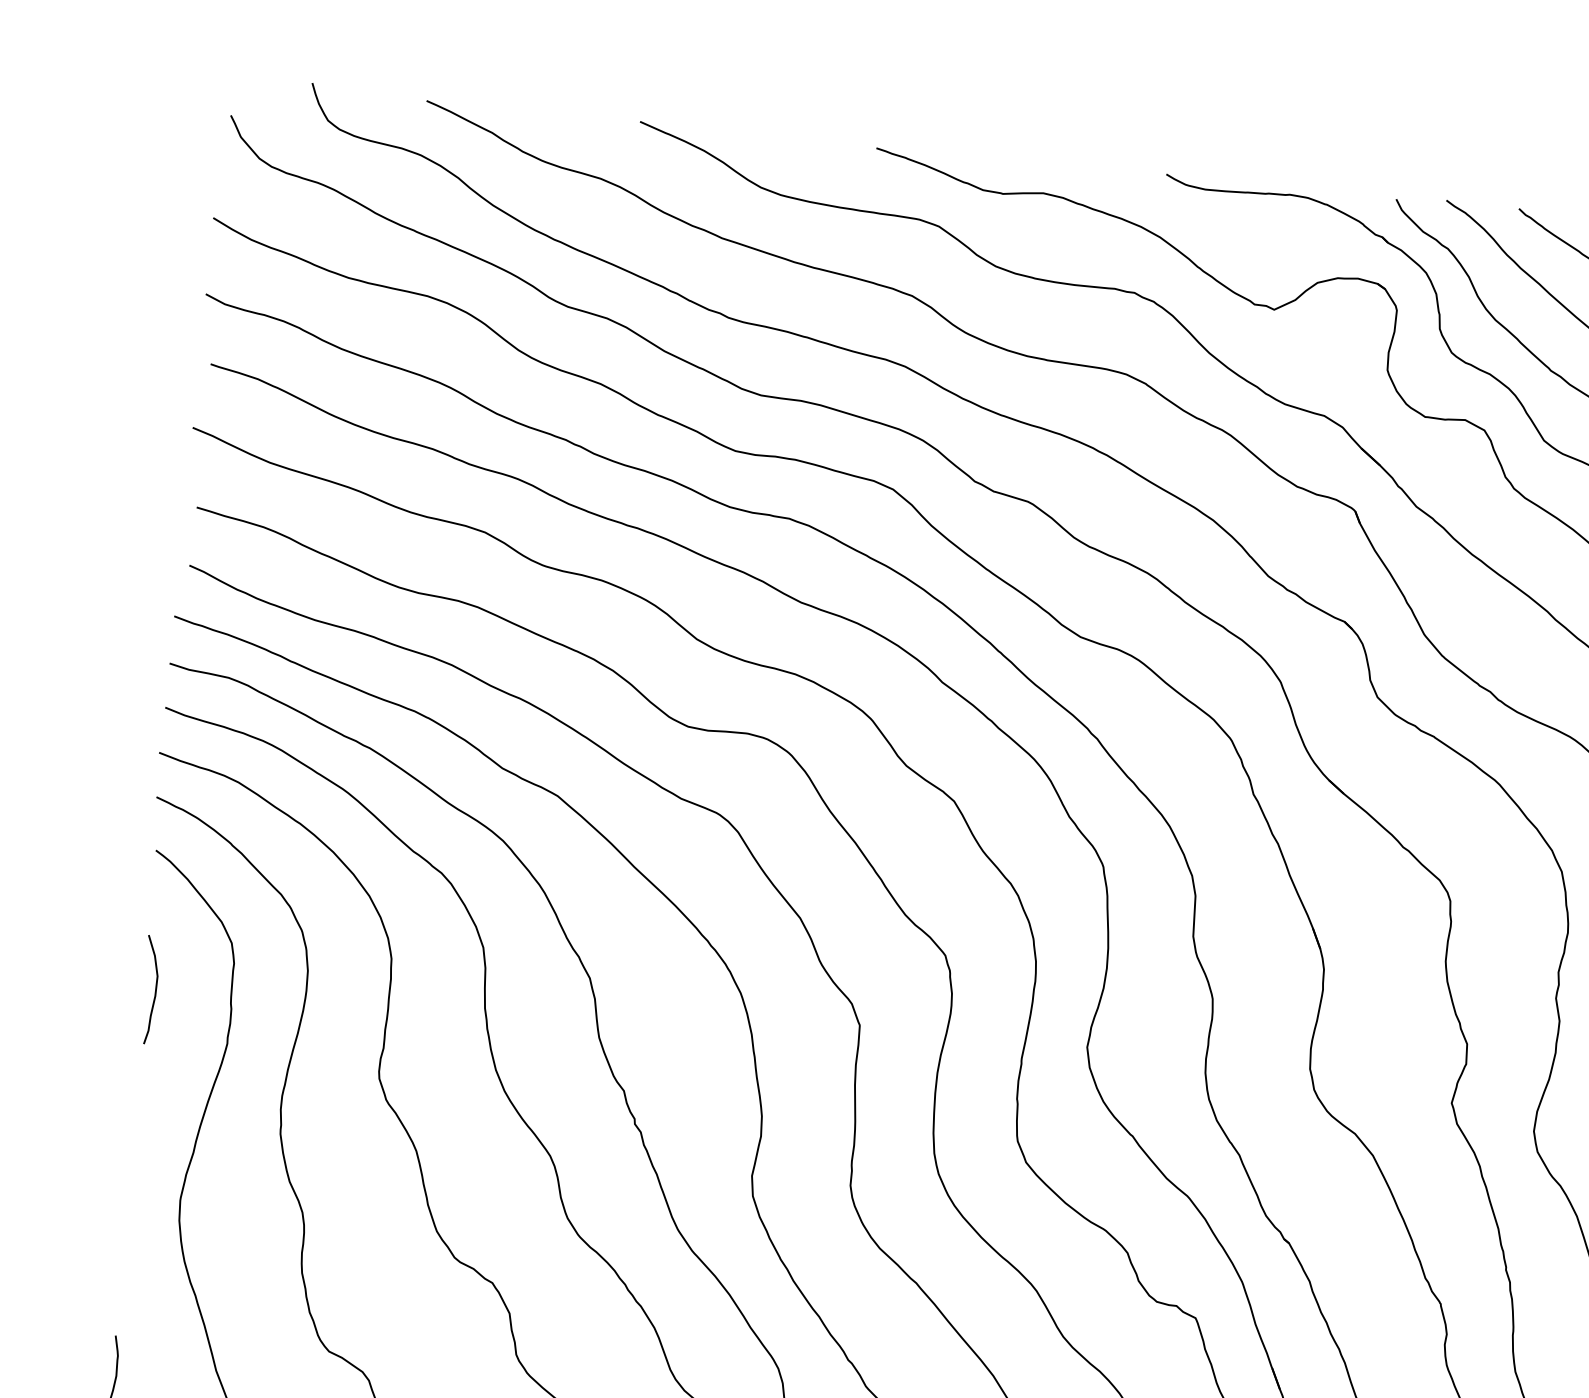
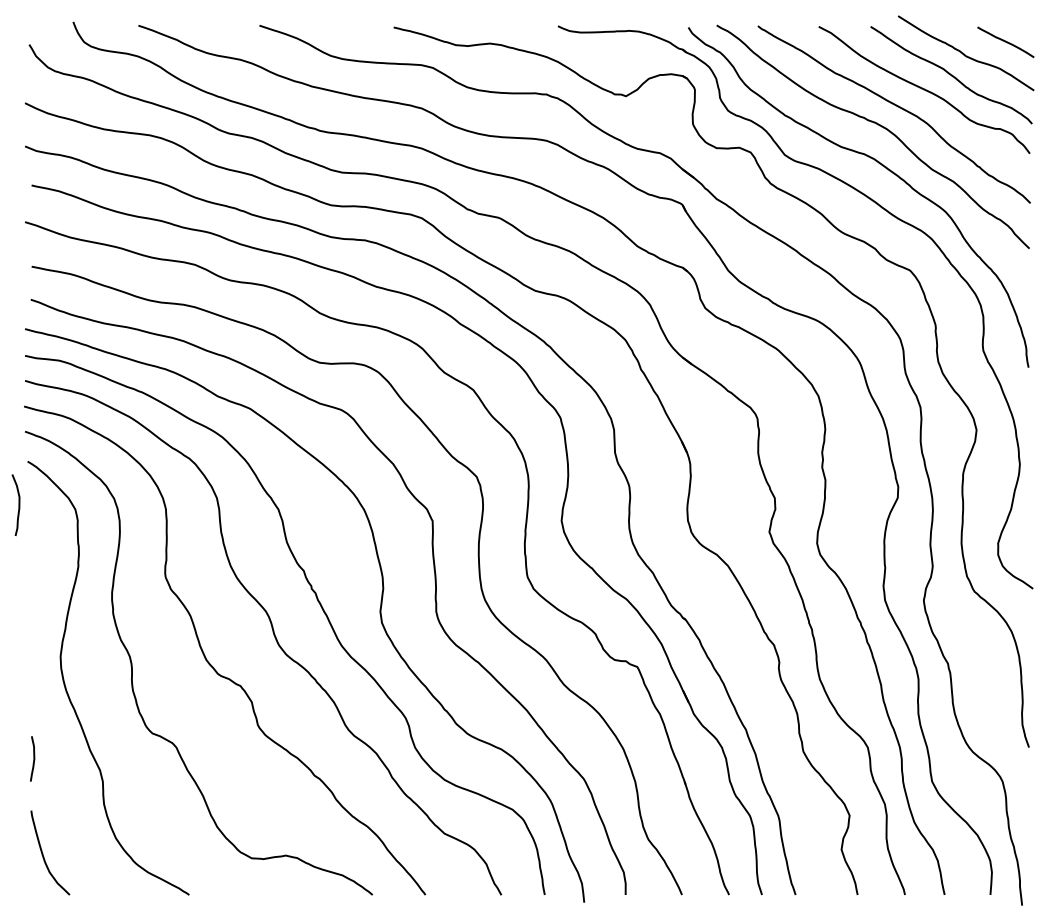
curve: (154, 989) -> (18, 504), moved

